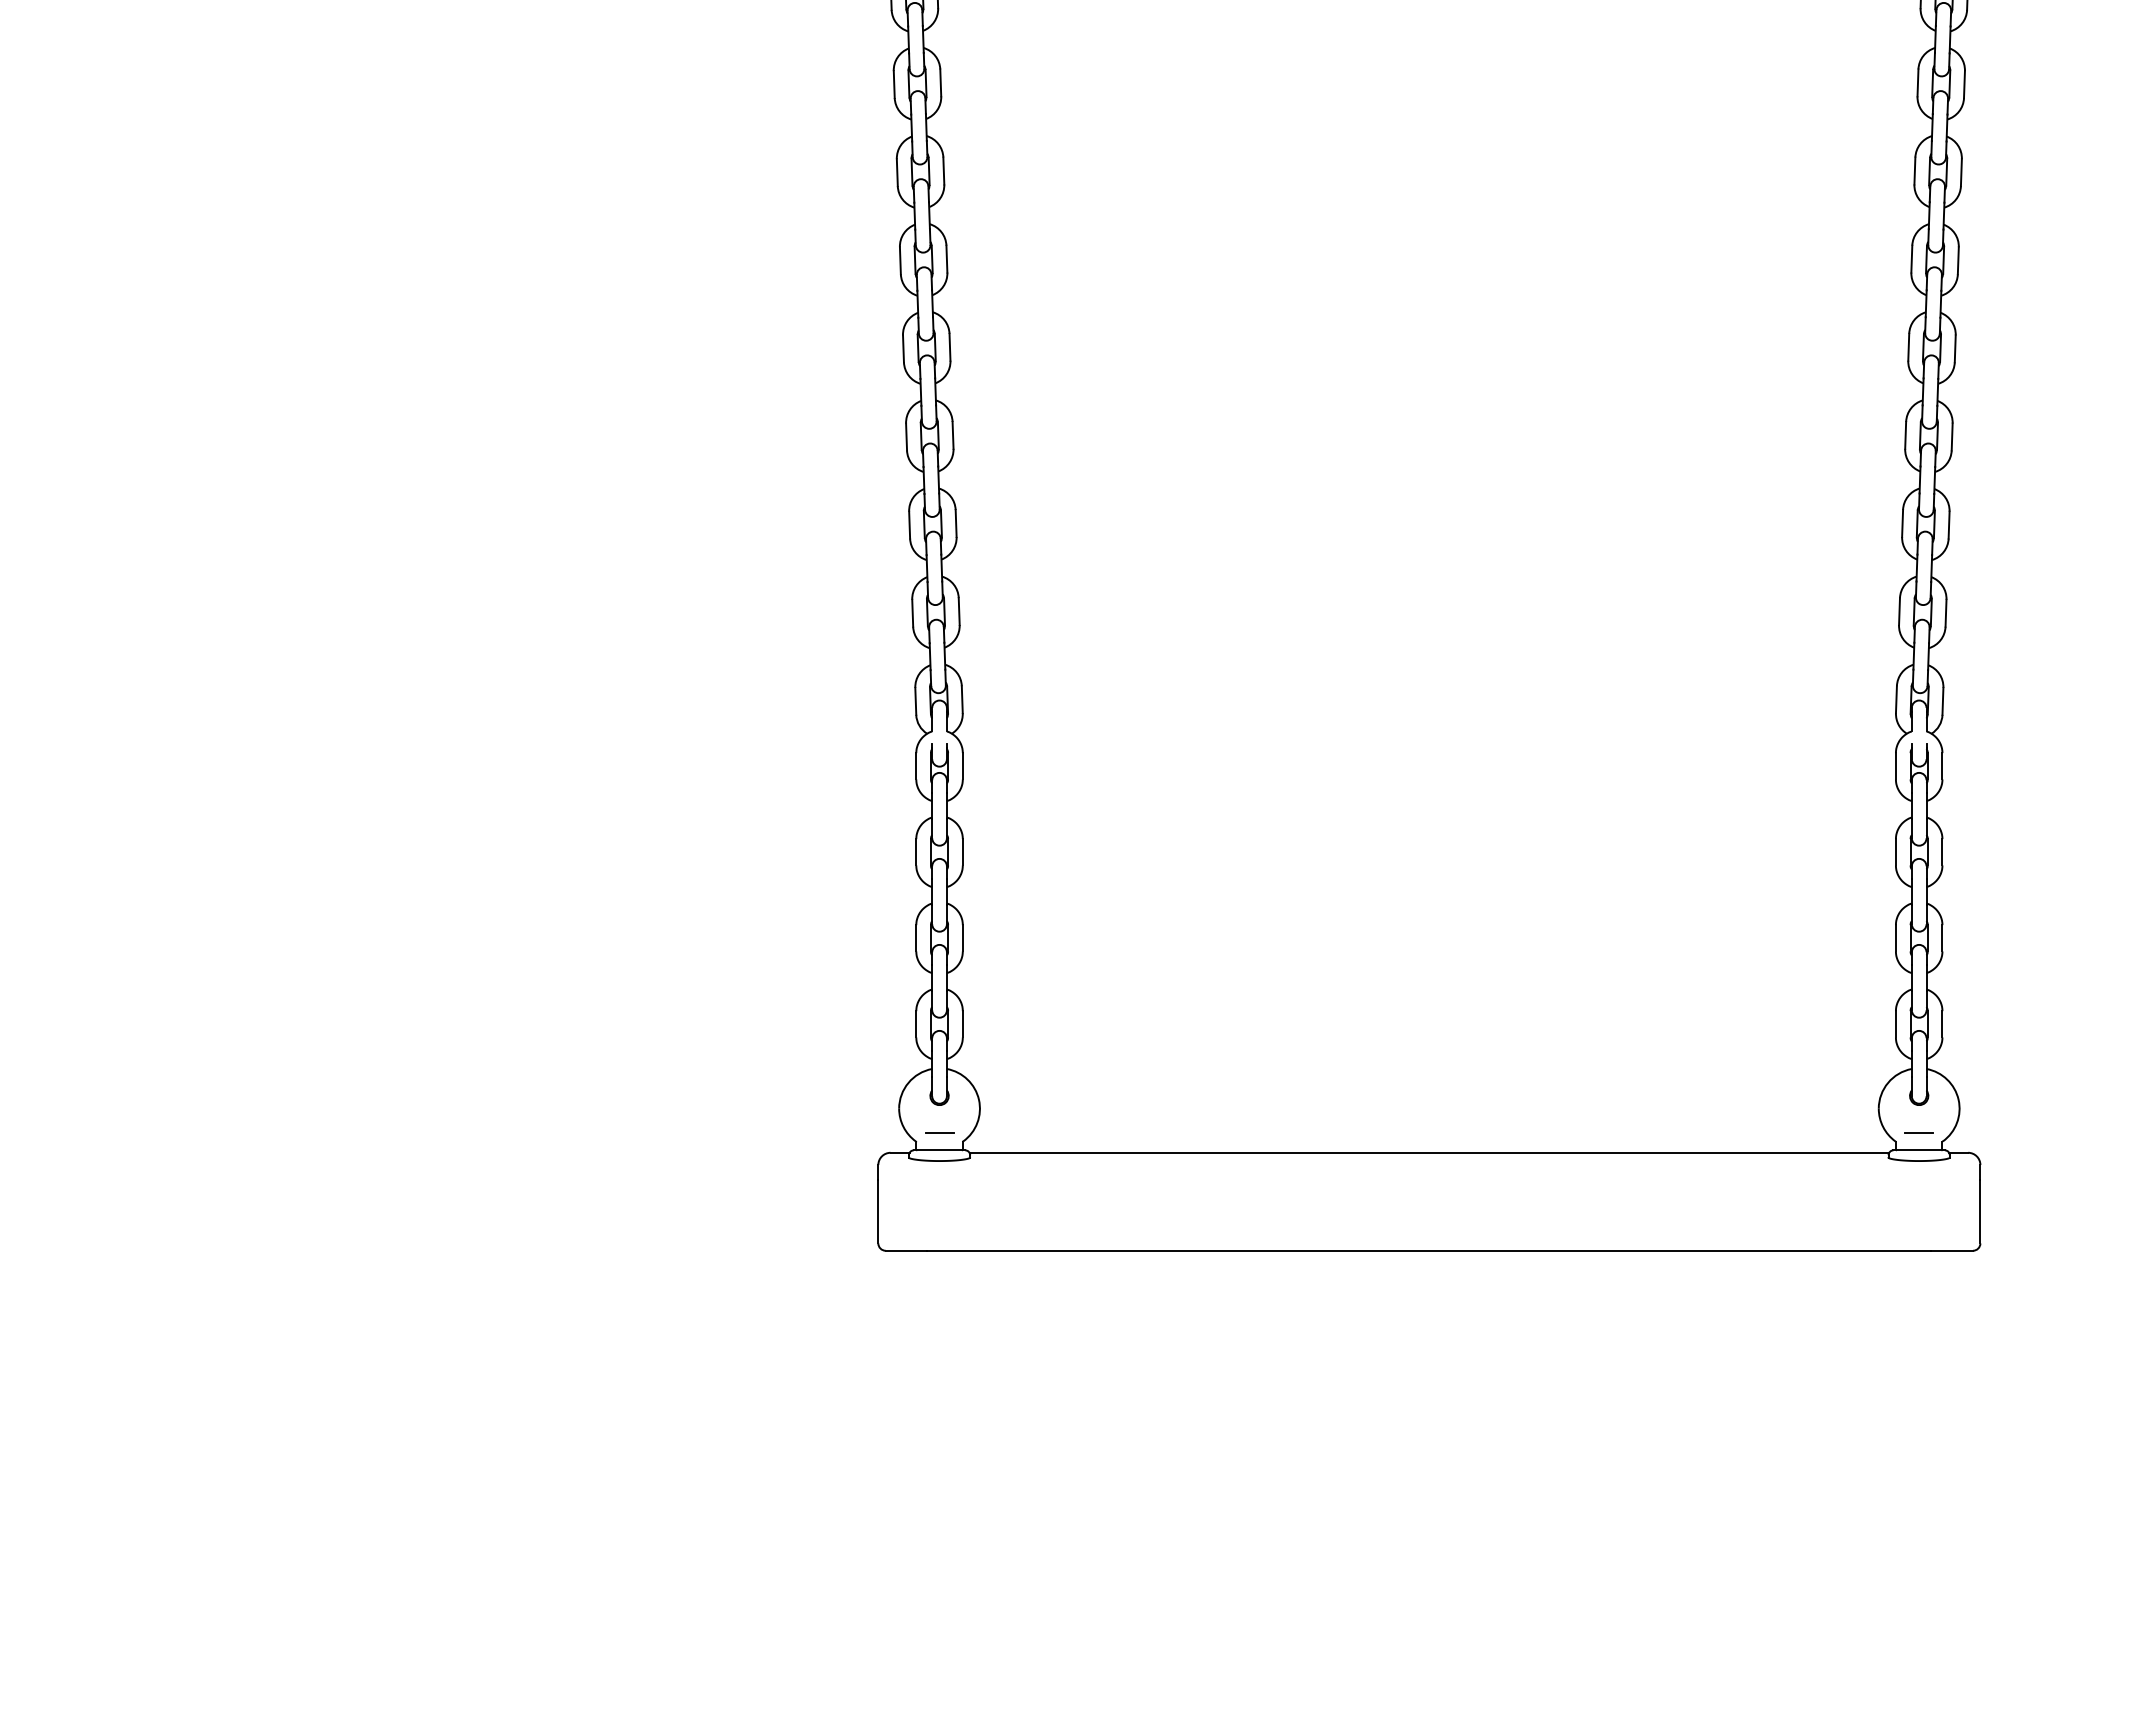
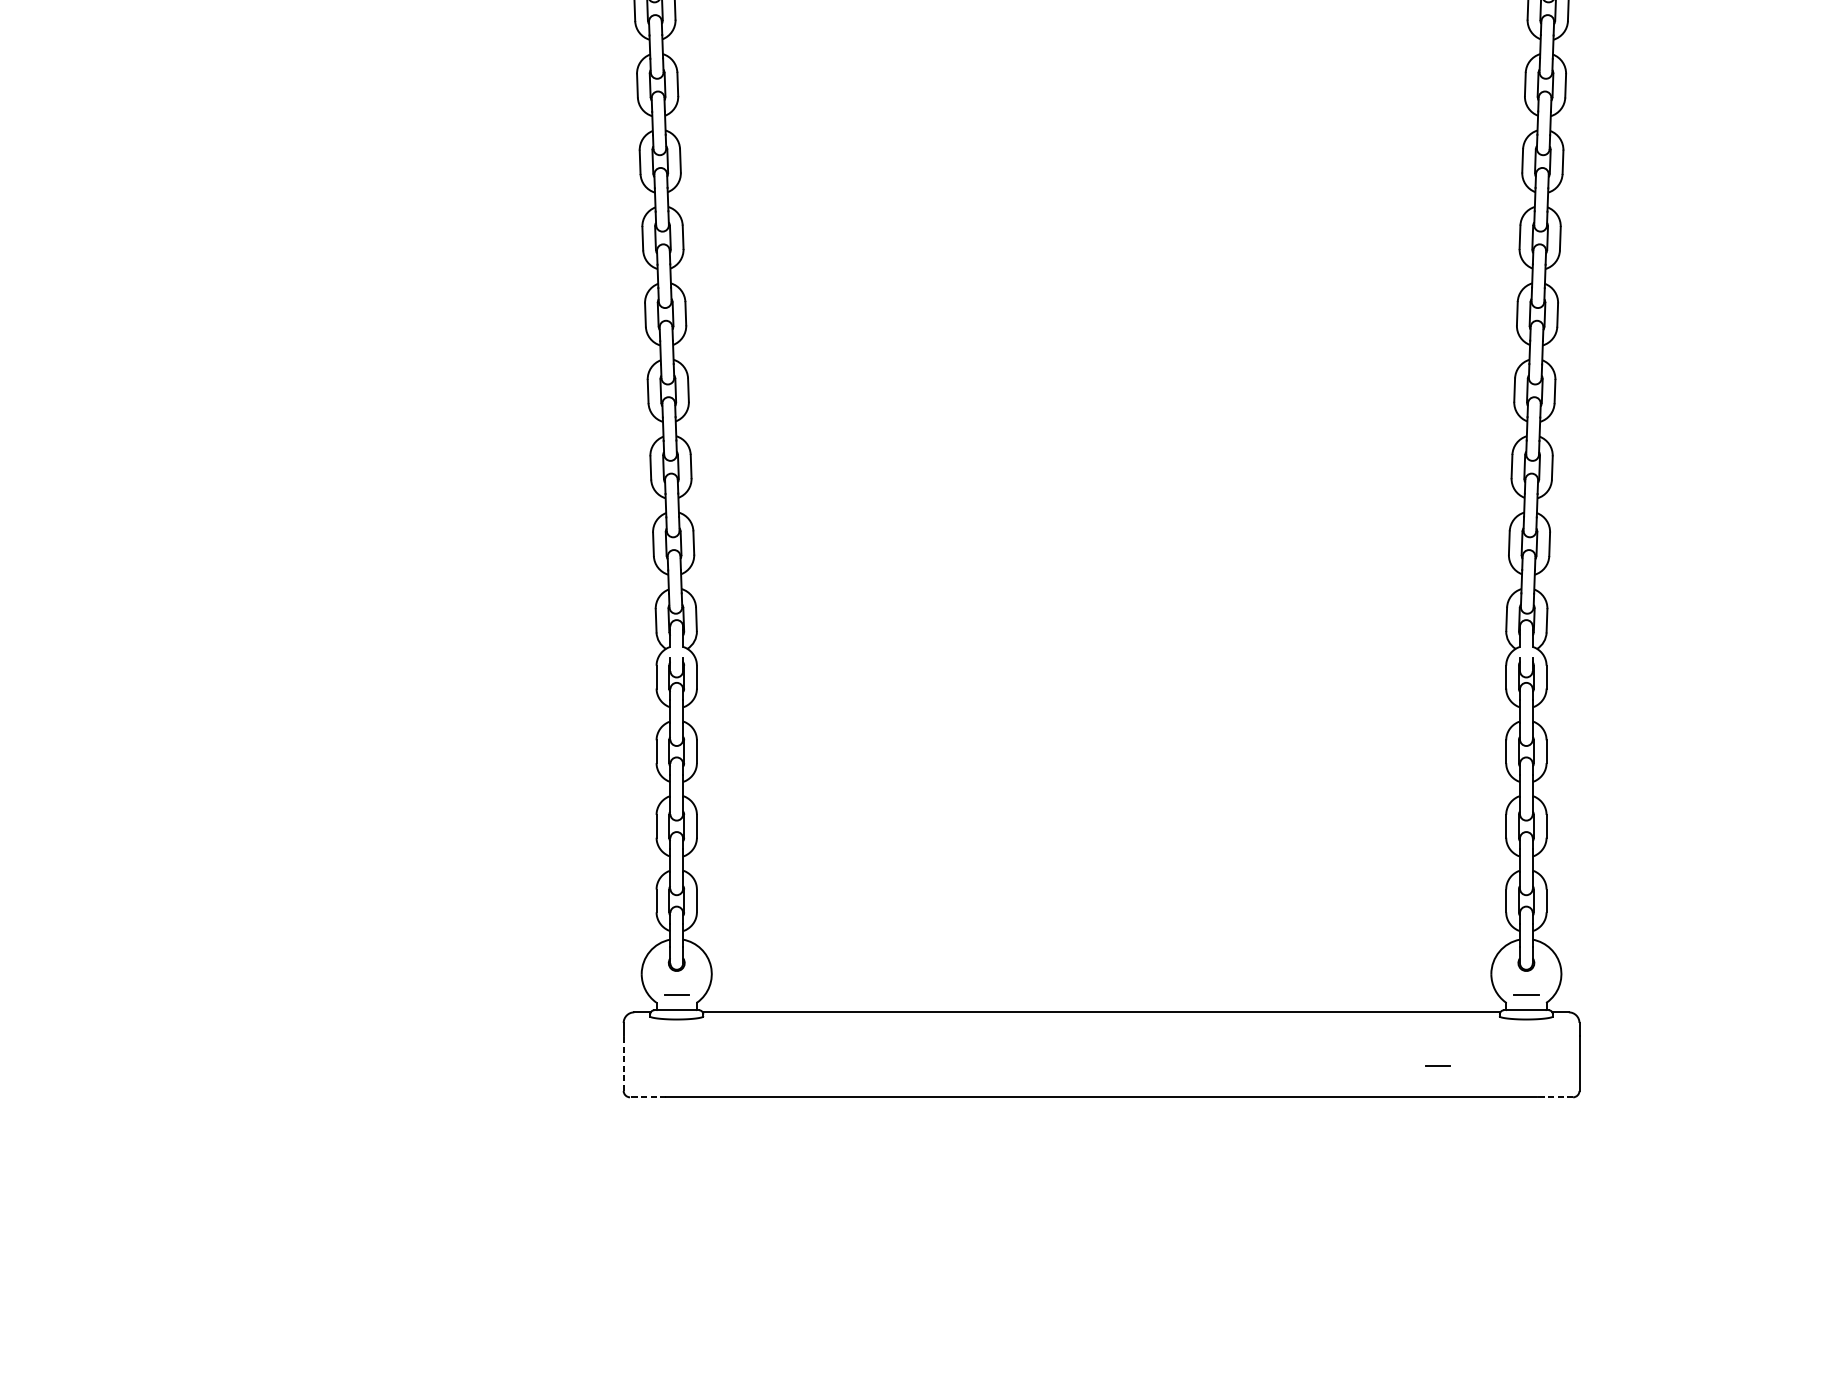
line: (878, 1211) -> (623, 1063), solid -> dashed
line: (1816, 1214) -> (1437, 1065), added
line: (906, 1250) -> (648, 1097), solid -> dashed
line: (1952, 1250) -> (1555, 1097), solid -> dashed

